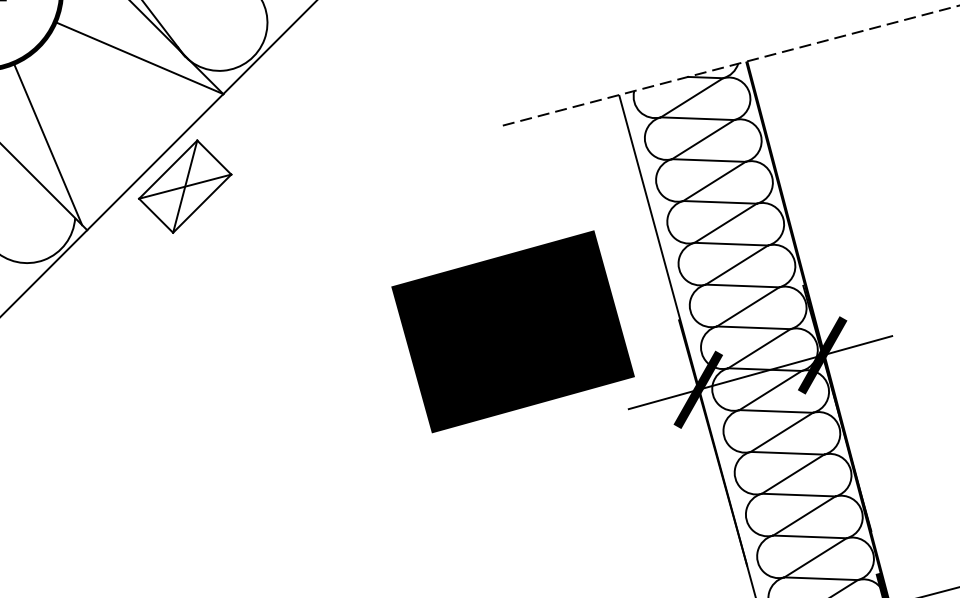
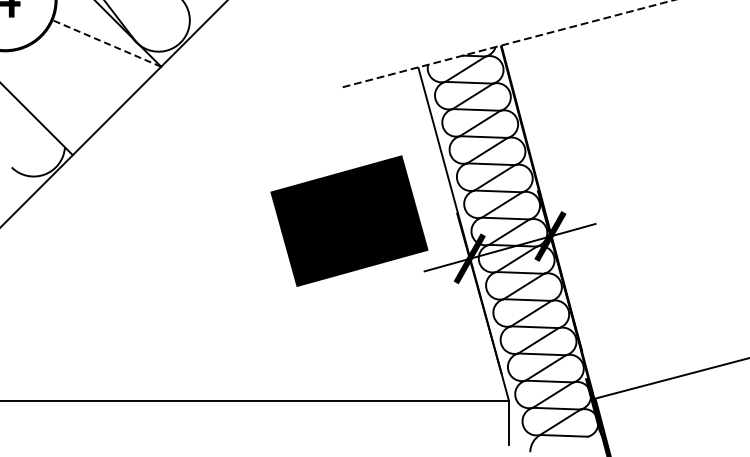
line: (139, 58) -> (106, 43), solid -> dashed
line: (48, 142) -> (47, 98), removed
part: (185, 186) -> (136, 126), removed

